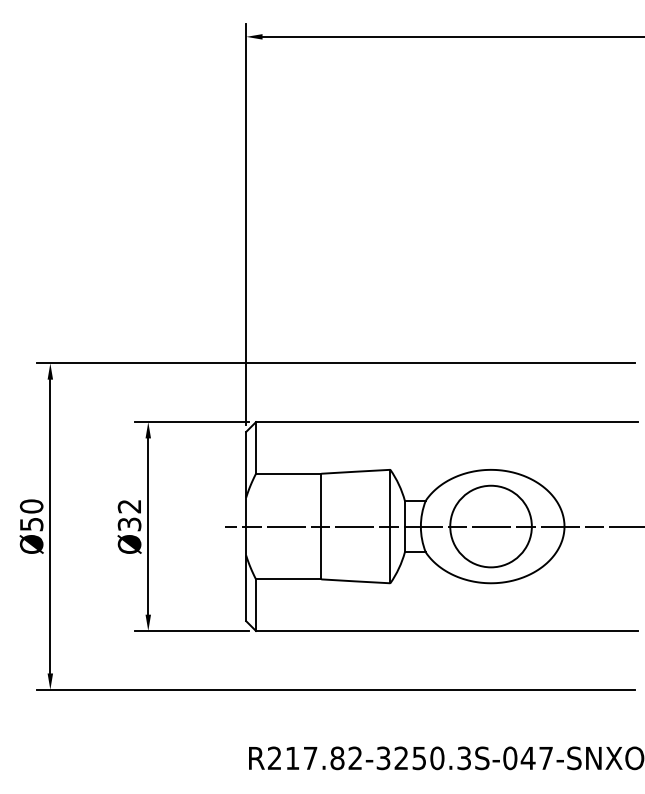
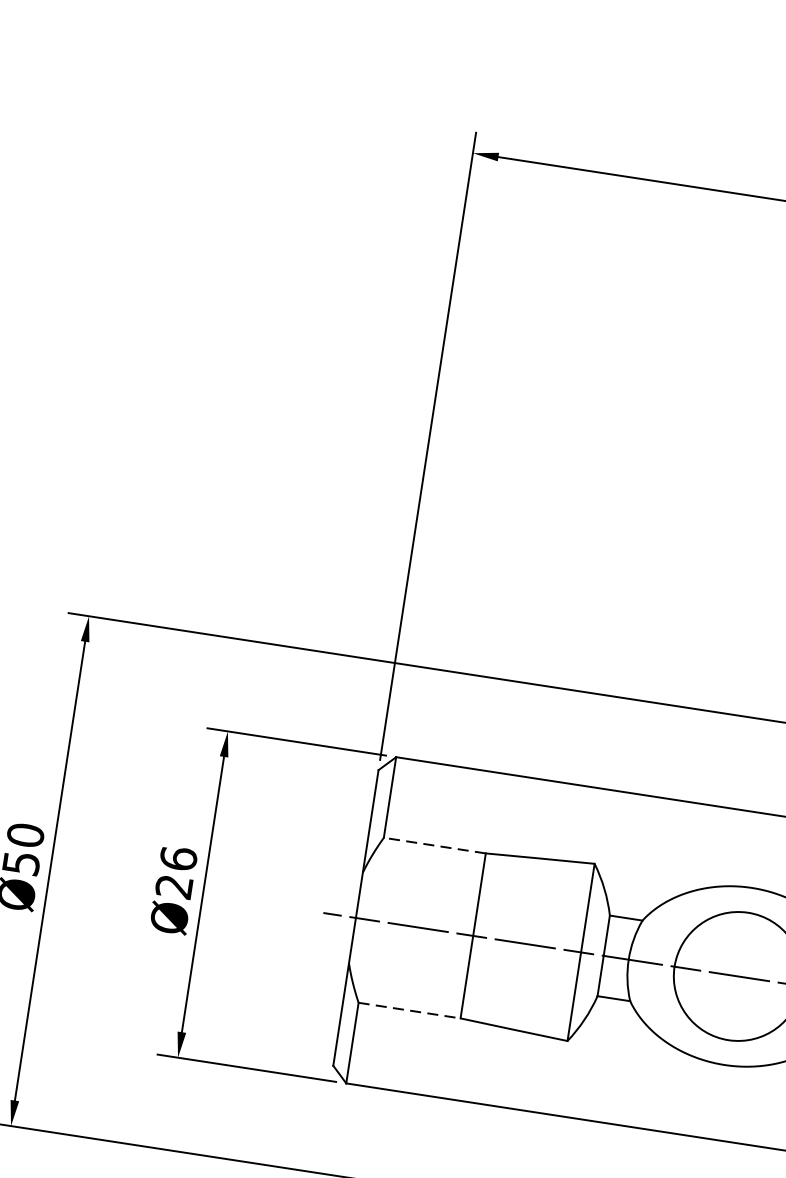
line: (288, 473) -> (434, 845), solid -> dashed
text: (129, 515) -> (176, 872), Ø32 -> Ø26
line: (288, 579) -> (409, 1010), solid -> dashed

